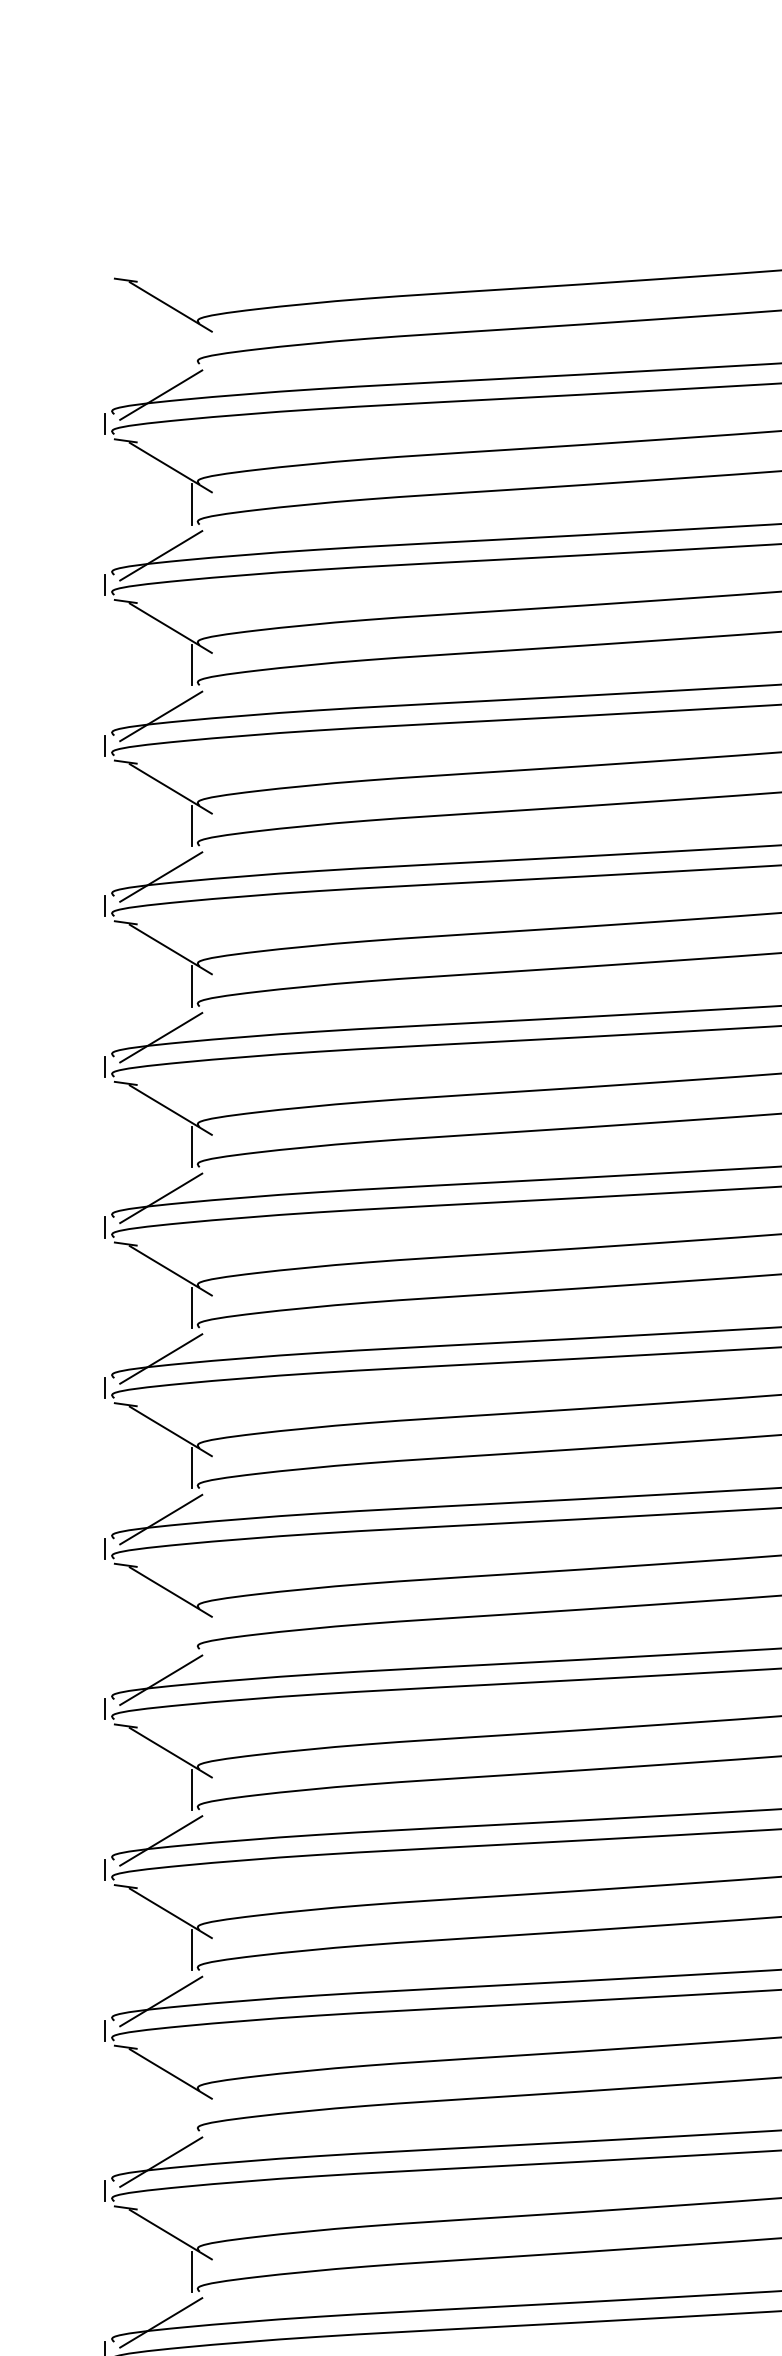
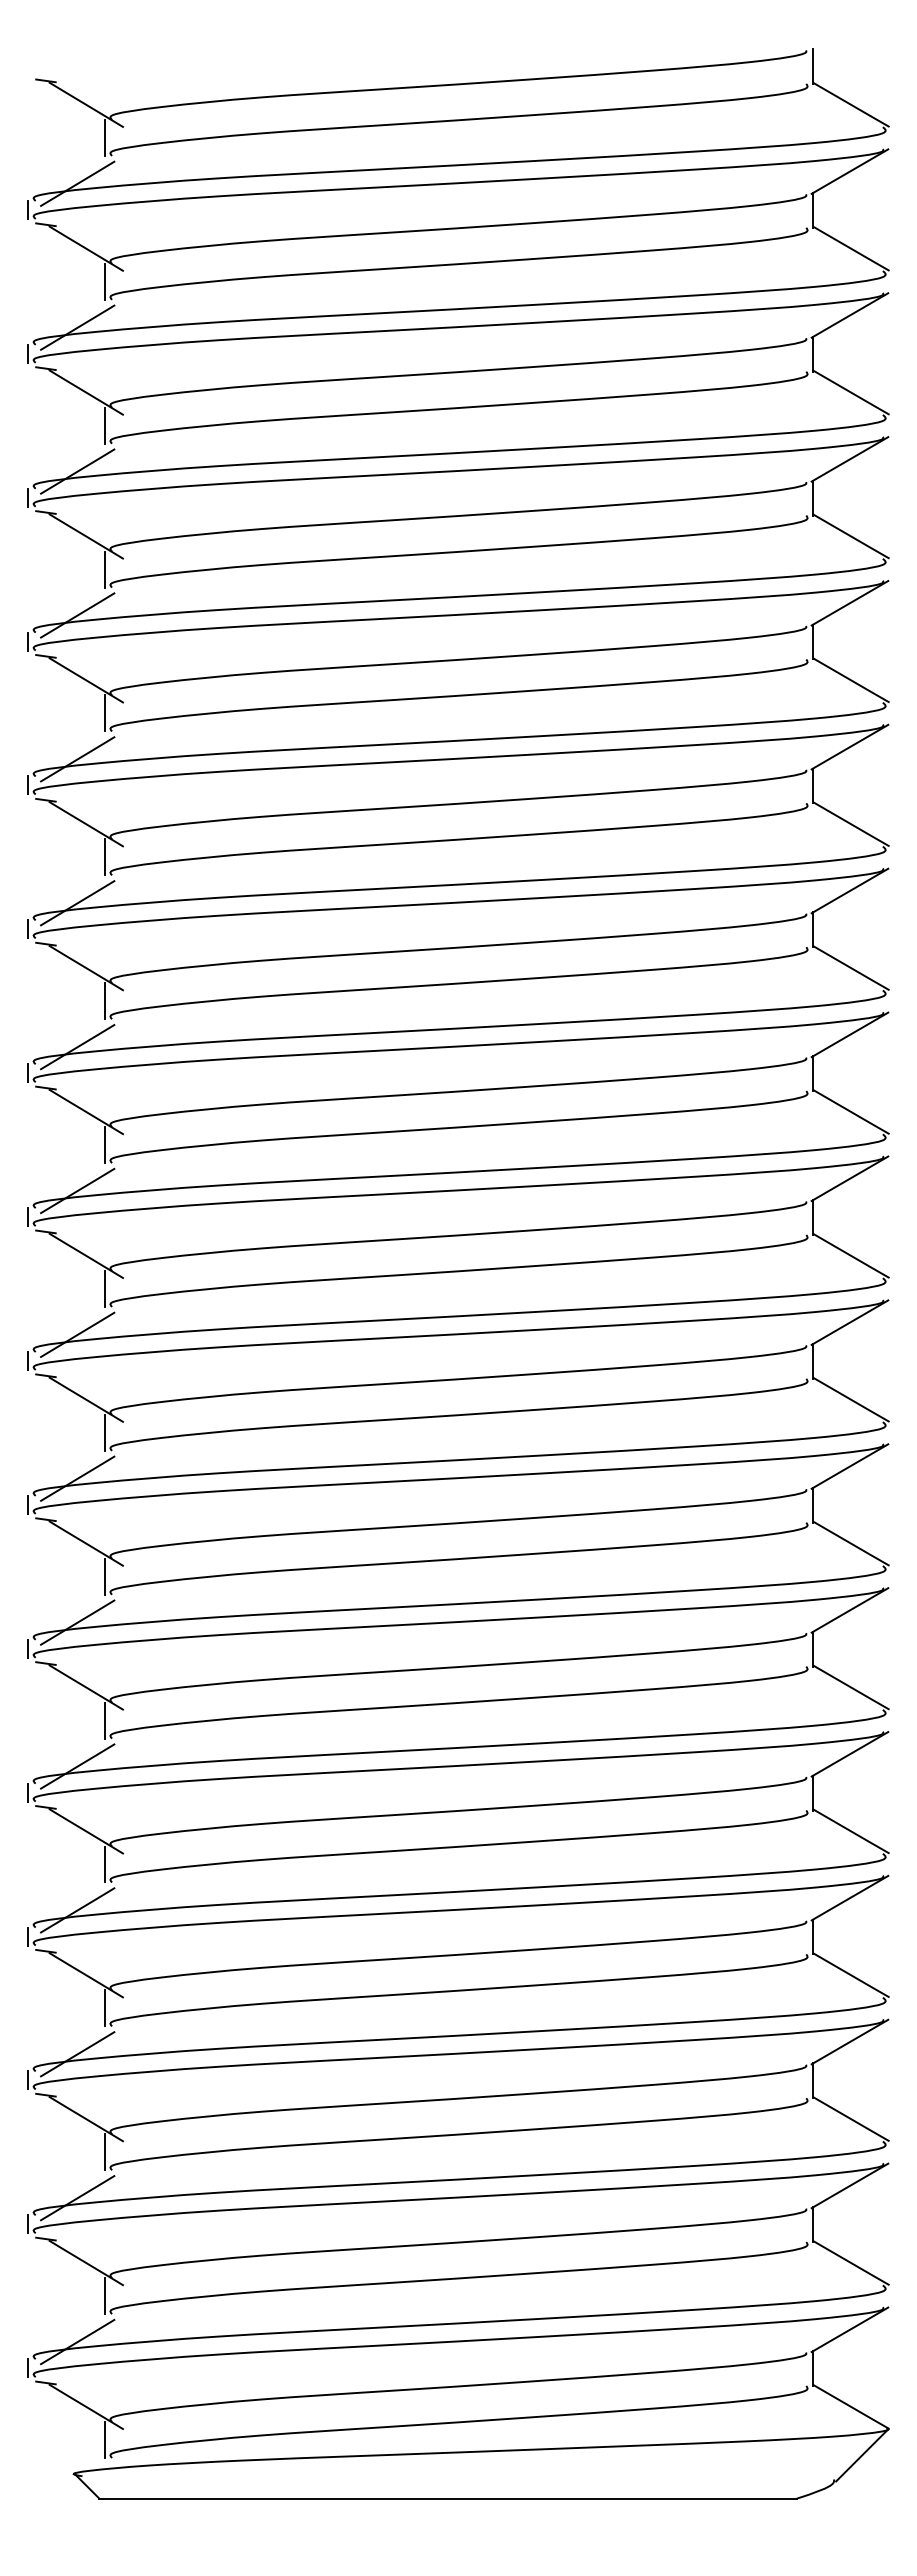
line: (192, 343) -> (105, 137), added
line: (192, 1628) -> (105, 1288), added
line: (192, 2110) -> (105, 1720), added

